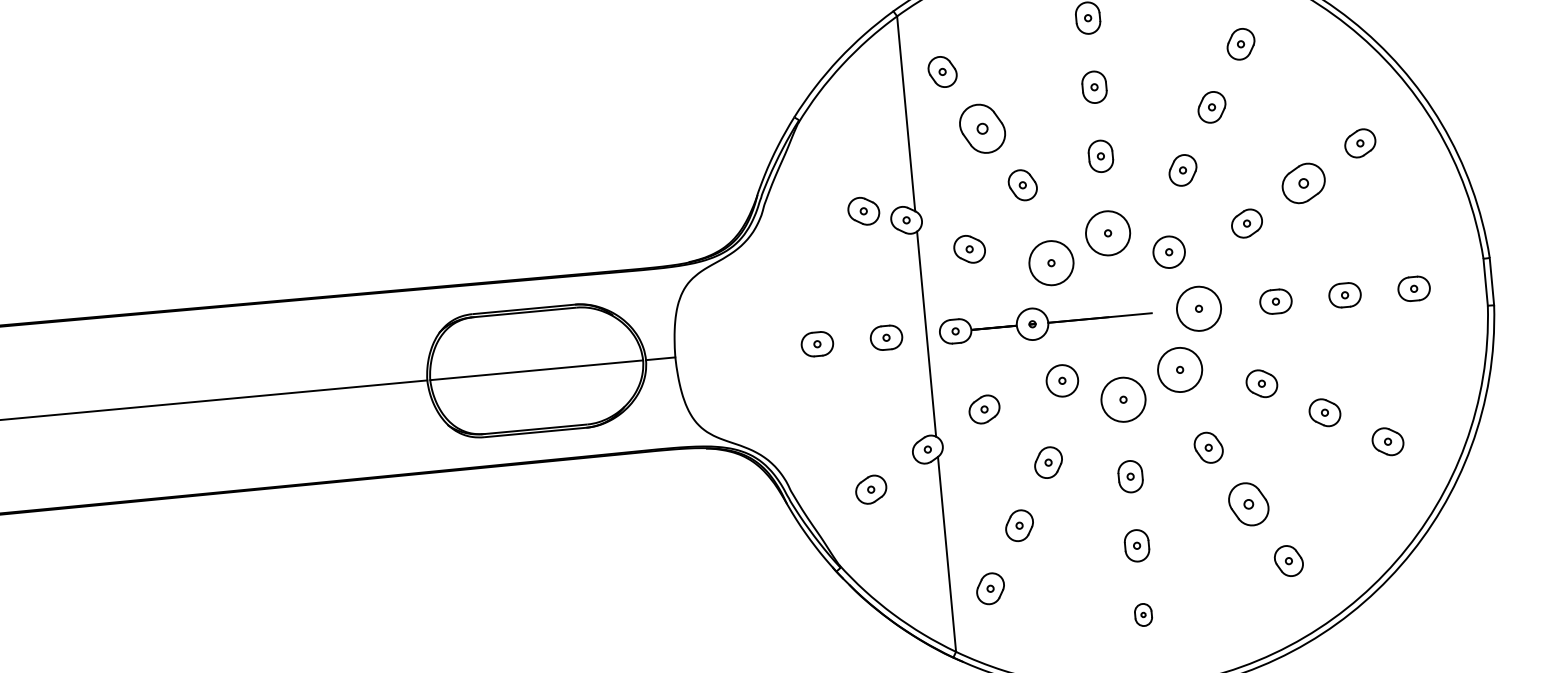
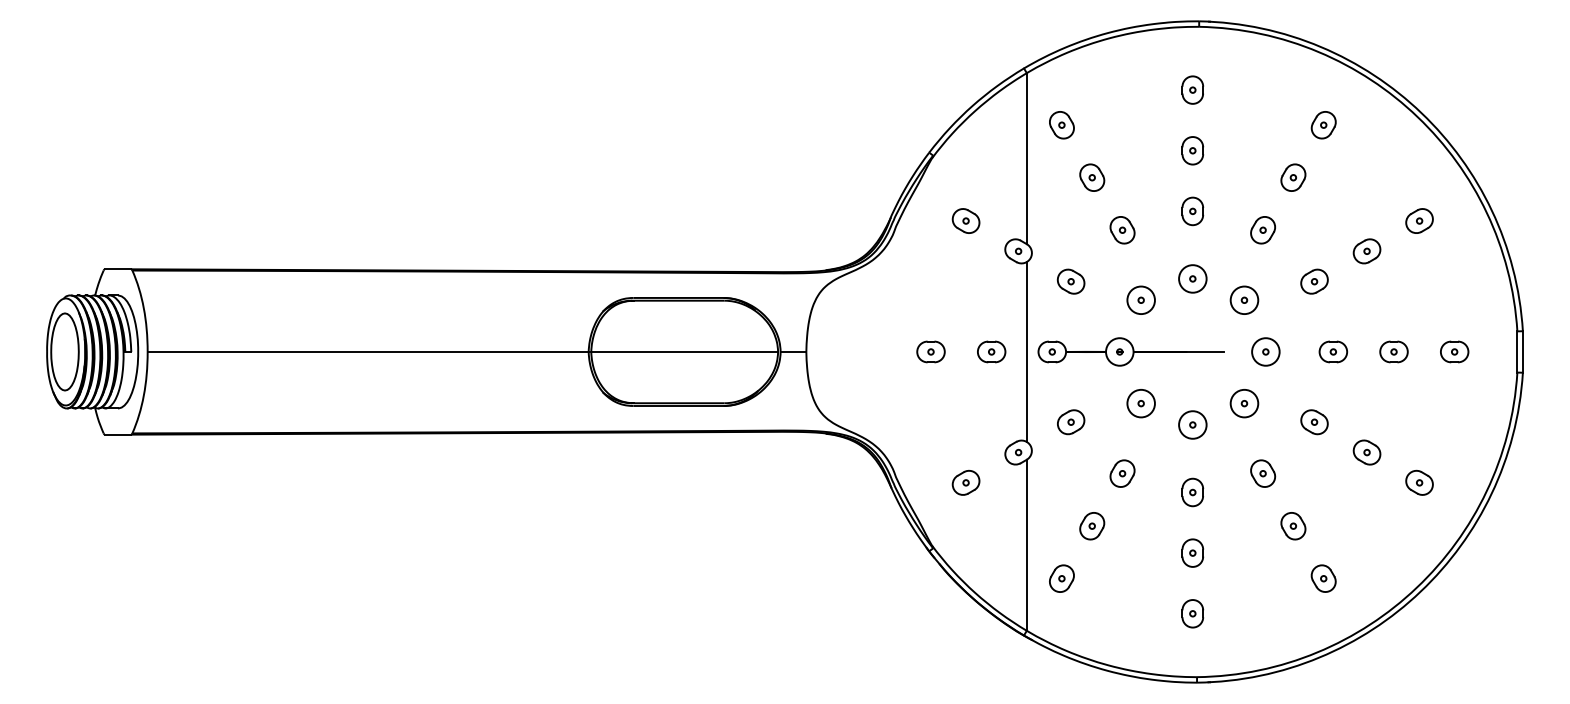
part: (983, 128) -> (1092, 177), size x0.62
part: (1303, 183) -> (1366, 251), size x0.71
part: (863, 210) -> (965, 220), moved
circle: (1107, 232) -> (1192, 278), size x0.71
circle: (1050, 263) -> (1140, 300), size x0.71
circle: (1198, 308) -> (1265, 351), size x0.71
circle: (1180, 369) -> (1244, 403), size x0.71
circle: (1123, 399) -> (1192, 424), size x0.71
part: (1248, 504) -> (1293, 526), size x0.71
part: (1143, 614) -> (1192, 613), size x1.43

